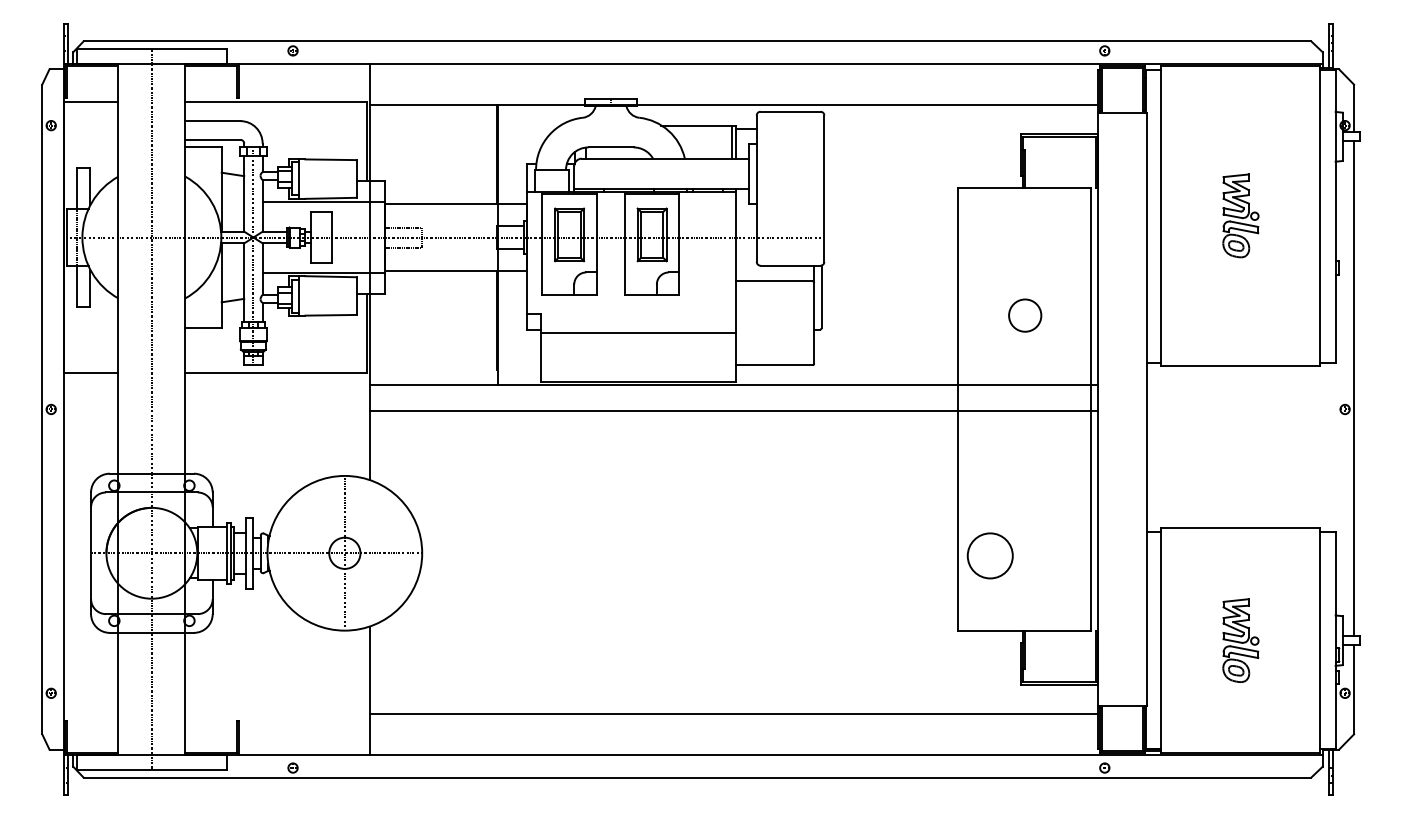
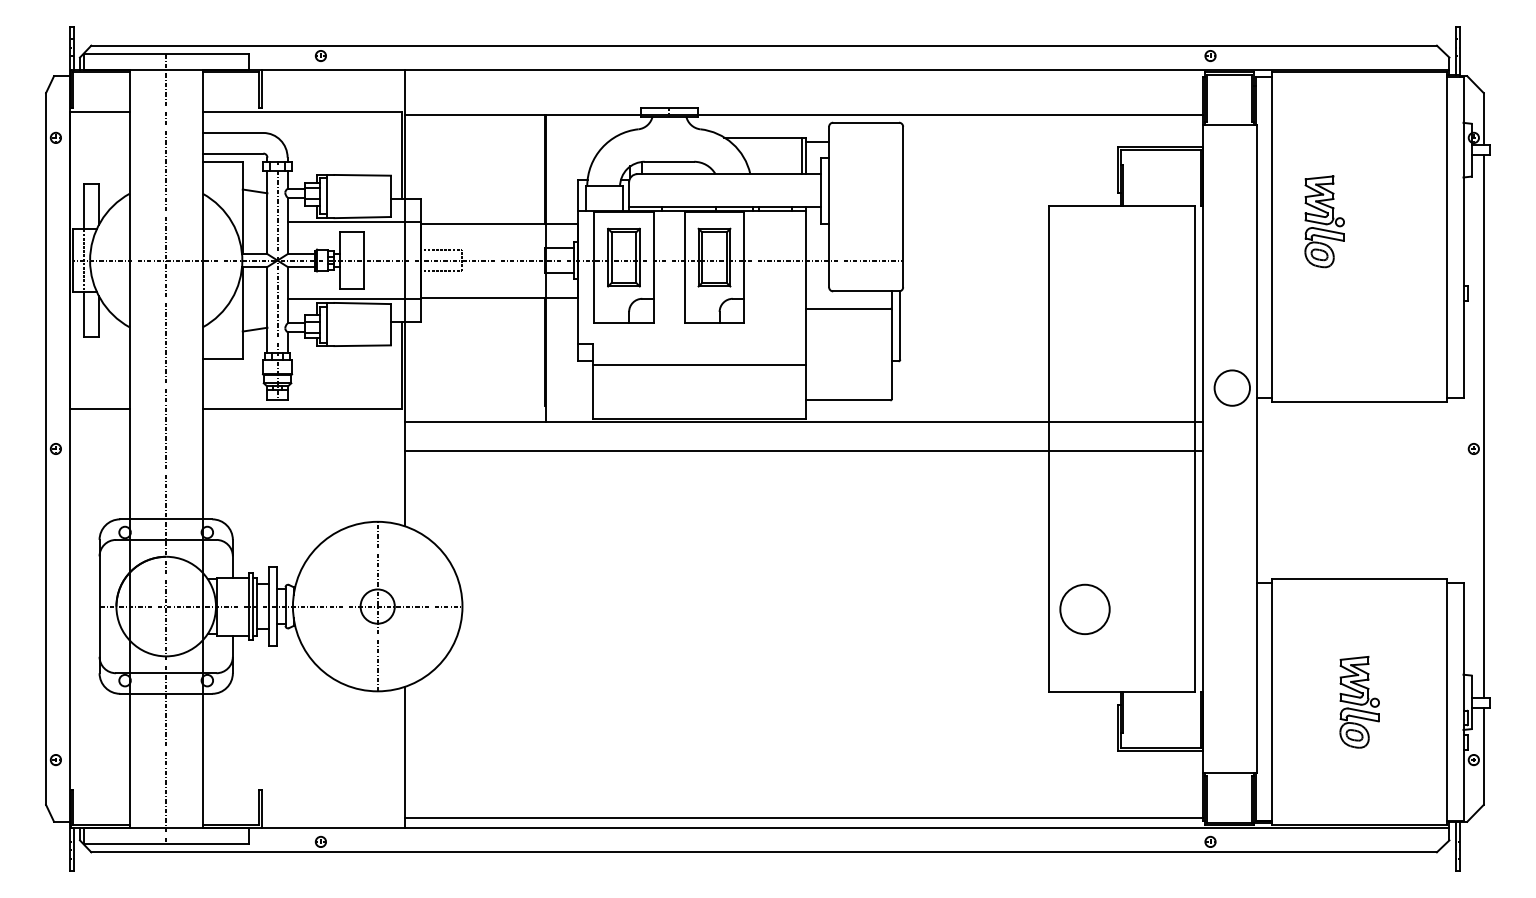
part: (1240, 215) -> (1324, 221), moved
circle: (1024, 315) -> (1231, 387), moved
line: (733, 713) -> (803, 817), moved

